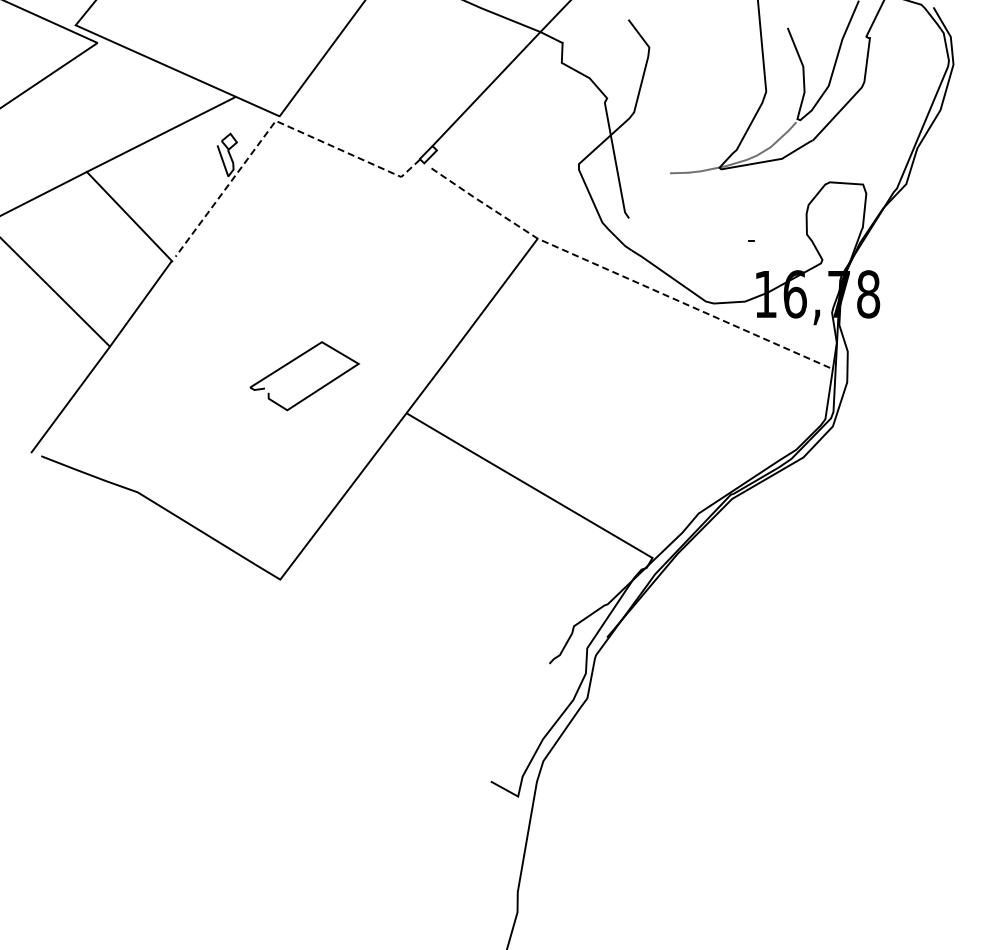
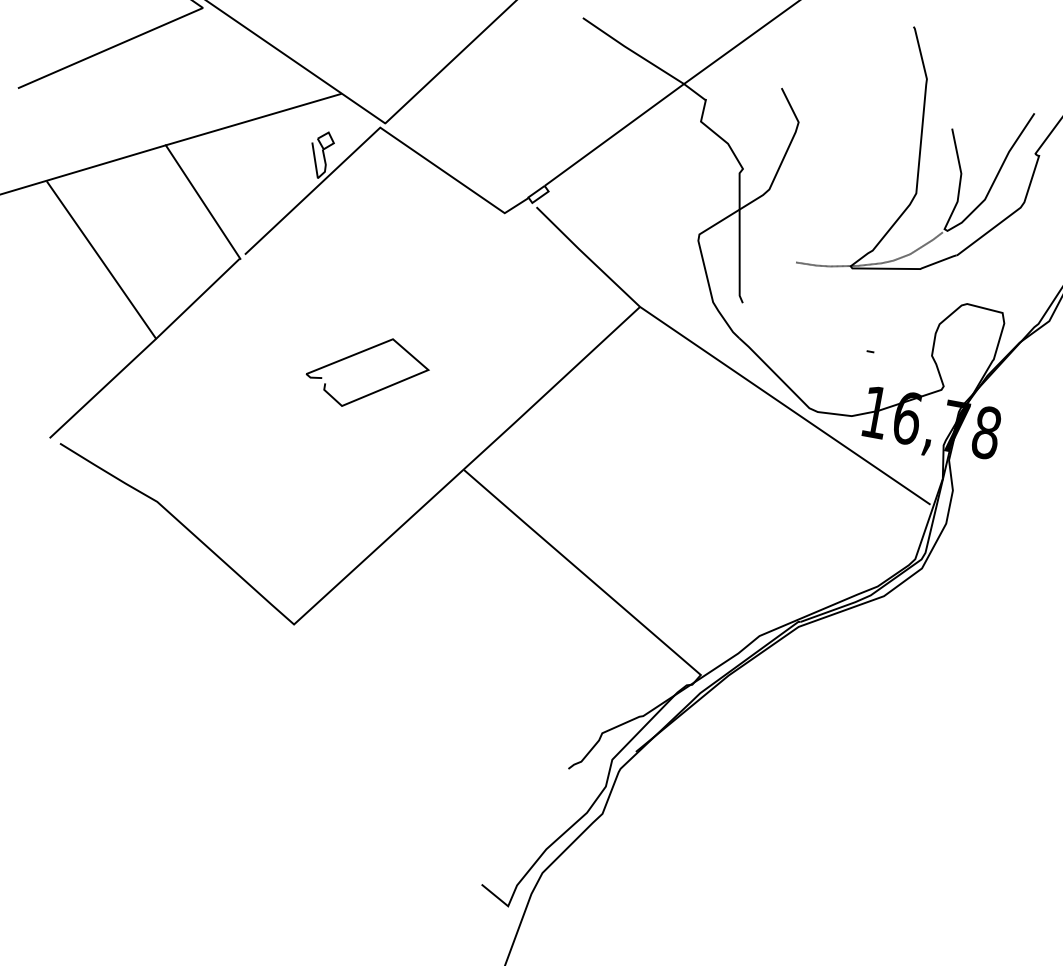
line: (274, 122) -> (378, 129), dashed -> solid
line: (622, 276) -> (724, 364), dashed -> solid
curve: (315, 390) -> (376, 390), moved

